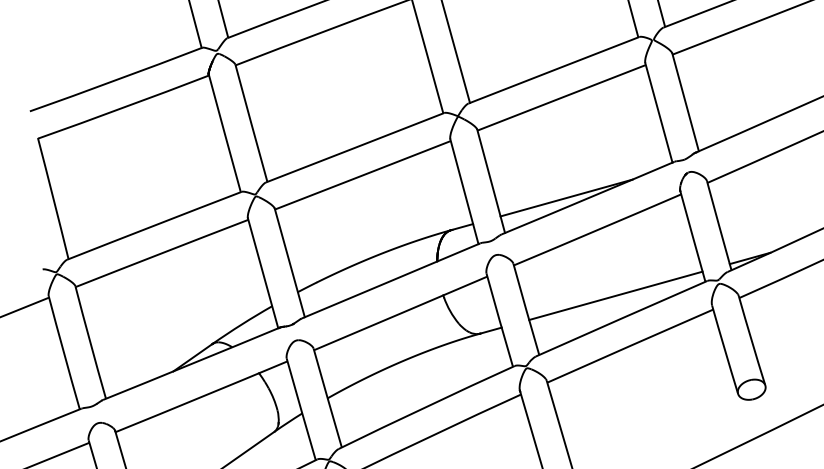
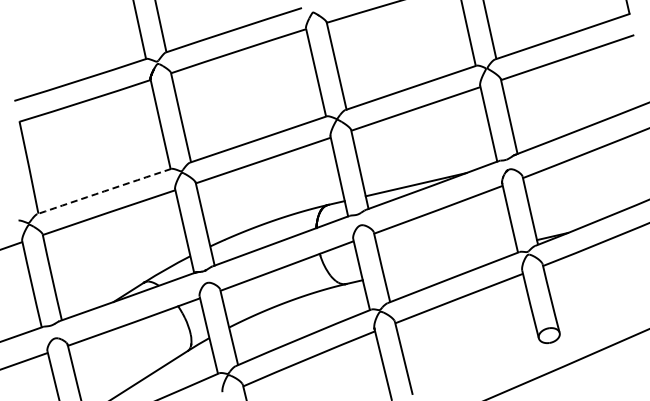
arc: (154, 225) -> (104, 191), solid -> dashed
line: (615, 295) -> (449, 259), removed

